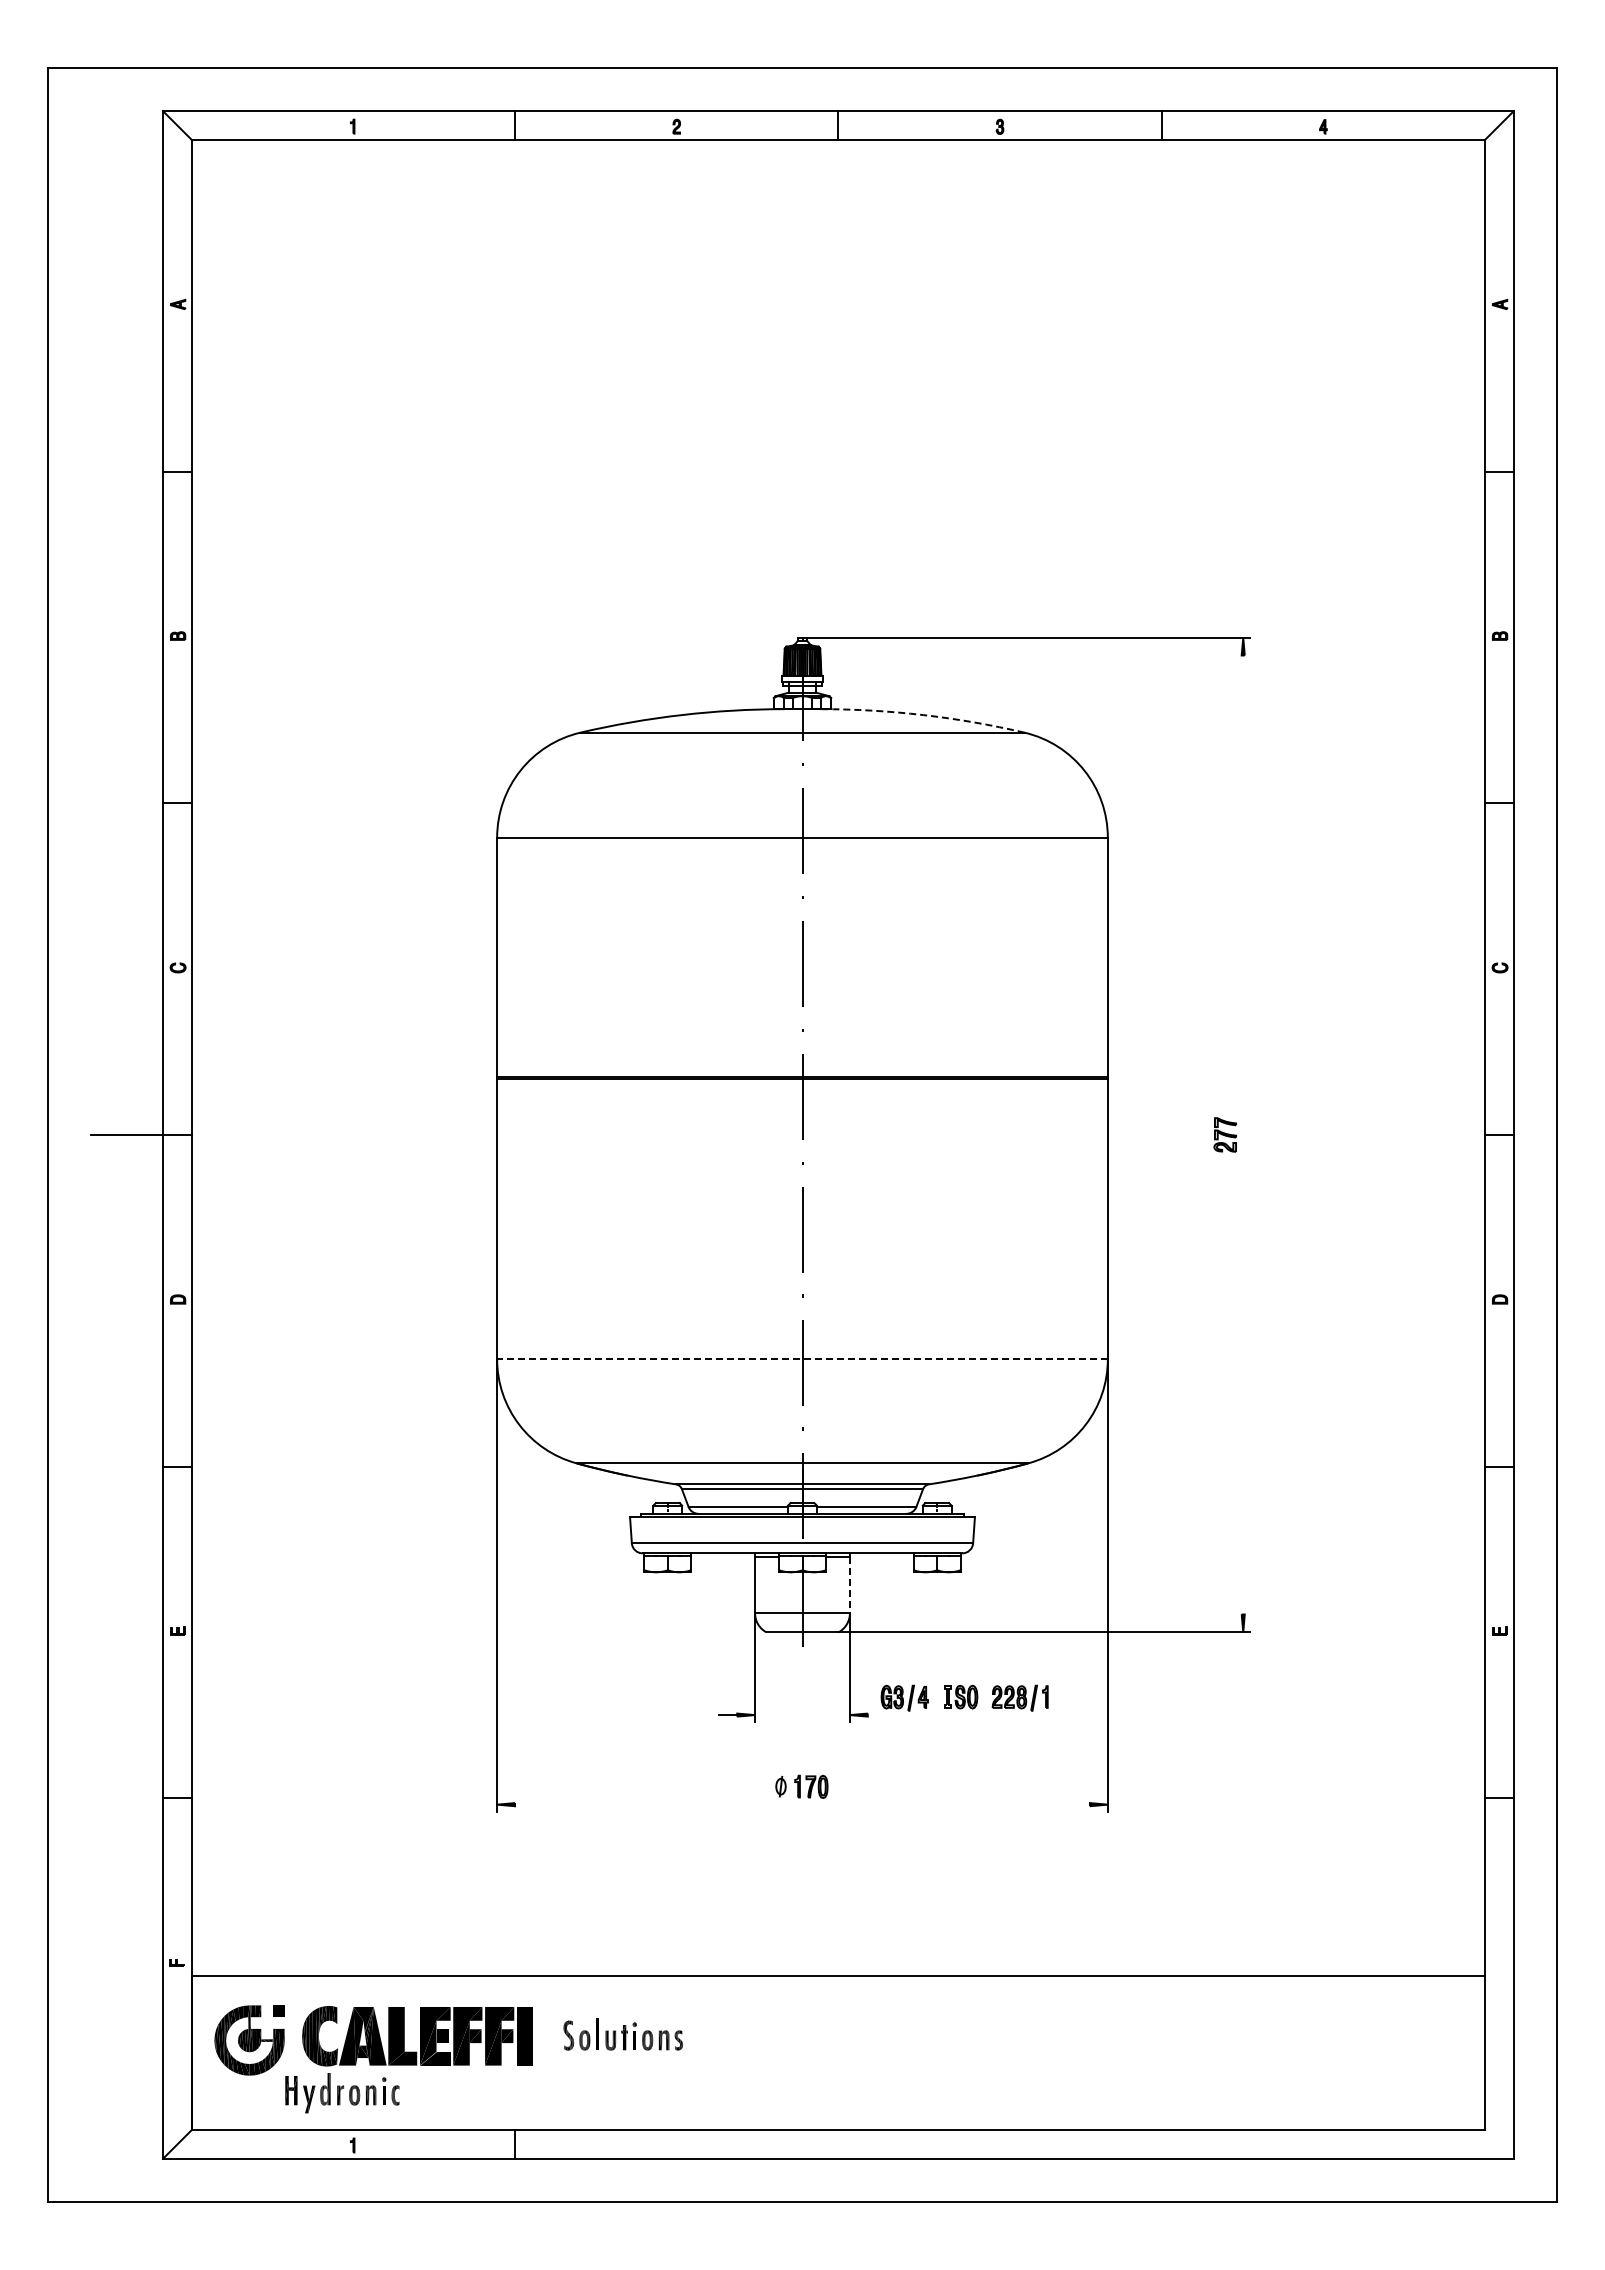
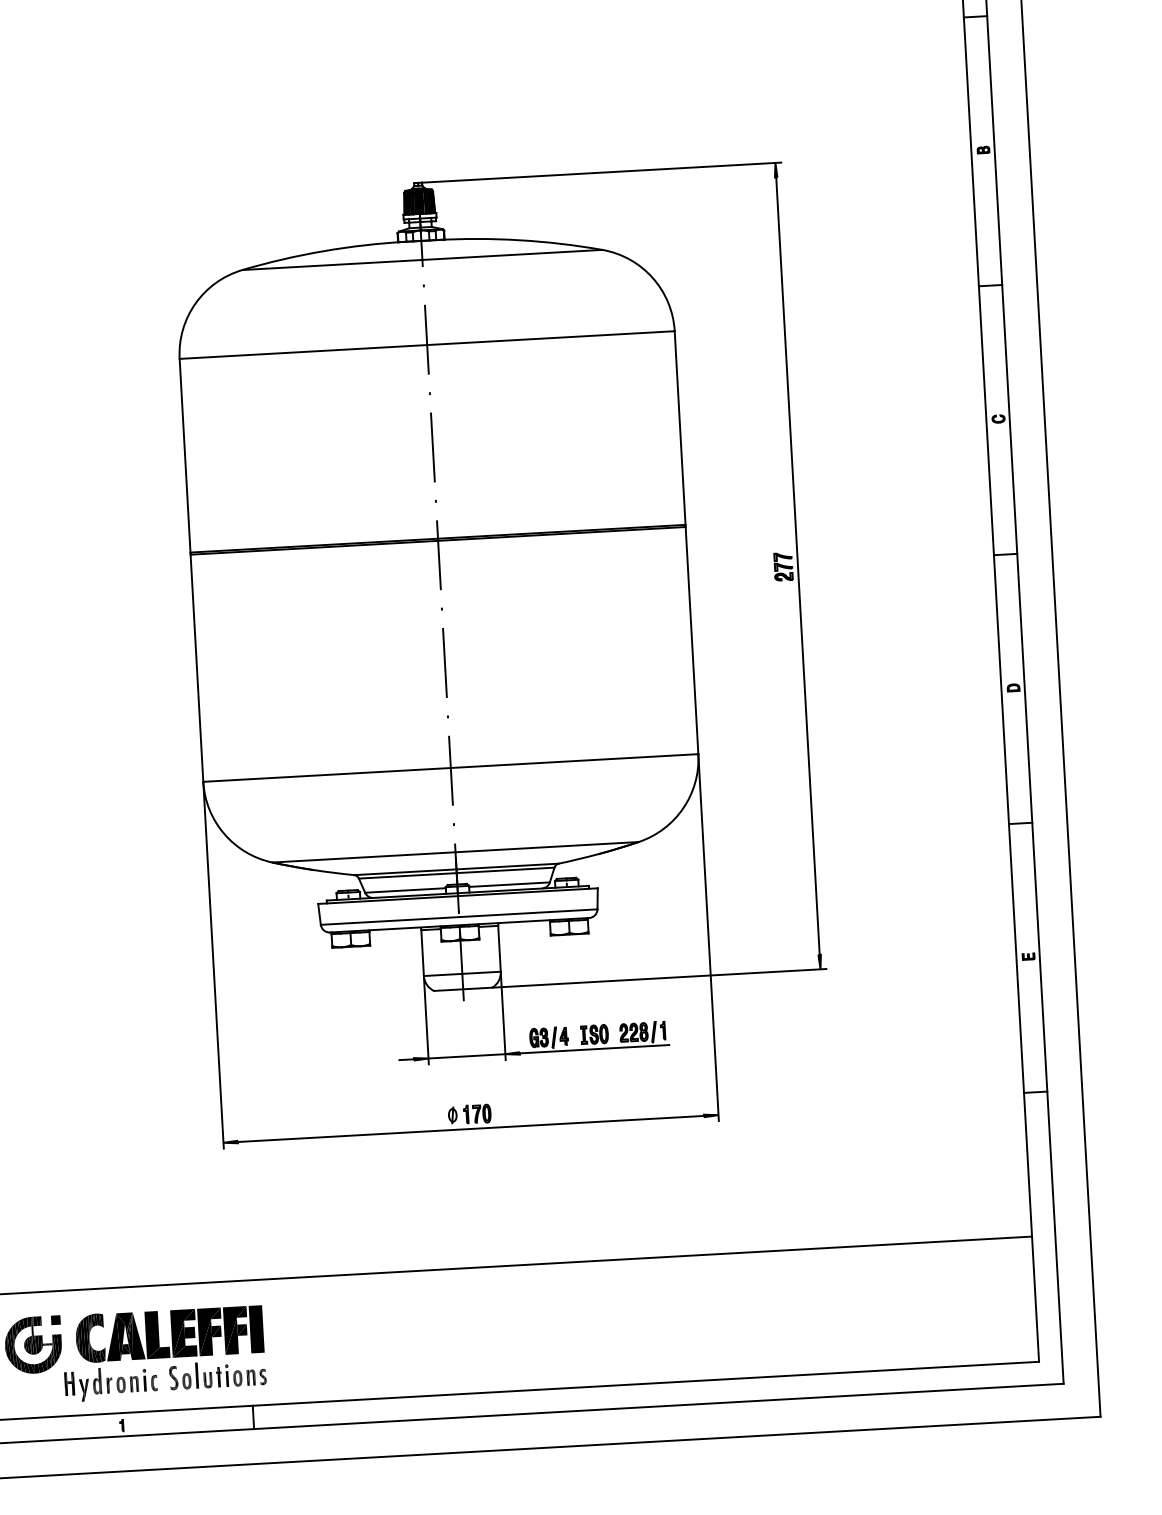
arc: (923, 715) -> (519, 240), dashed -> solid
line: (1243, 1134) -> (798, 565), added
line: (802, 1359) -> (450, 768), dashed -> solid
line: (849, 1585) -> (499, 949), dashed -> solid
line: (802, 1715) -> (466, 1056), added
line: (959, 1715) -> (594, 1049), added
line: (802, 1804) -> (471, 1128), added
part: (622, 2034) -> (217, 1374), moved

